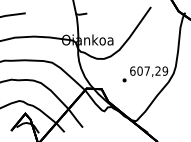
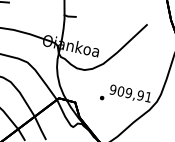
text: (149, 70) -> (131, 92), 607,29 -> 909,91

